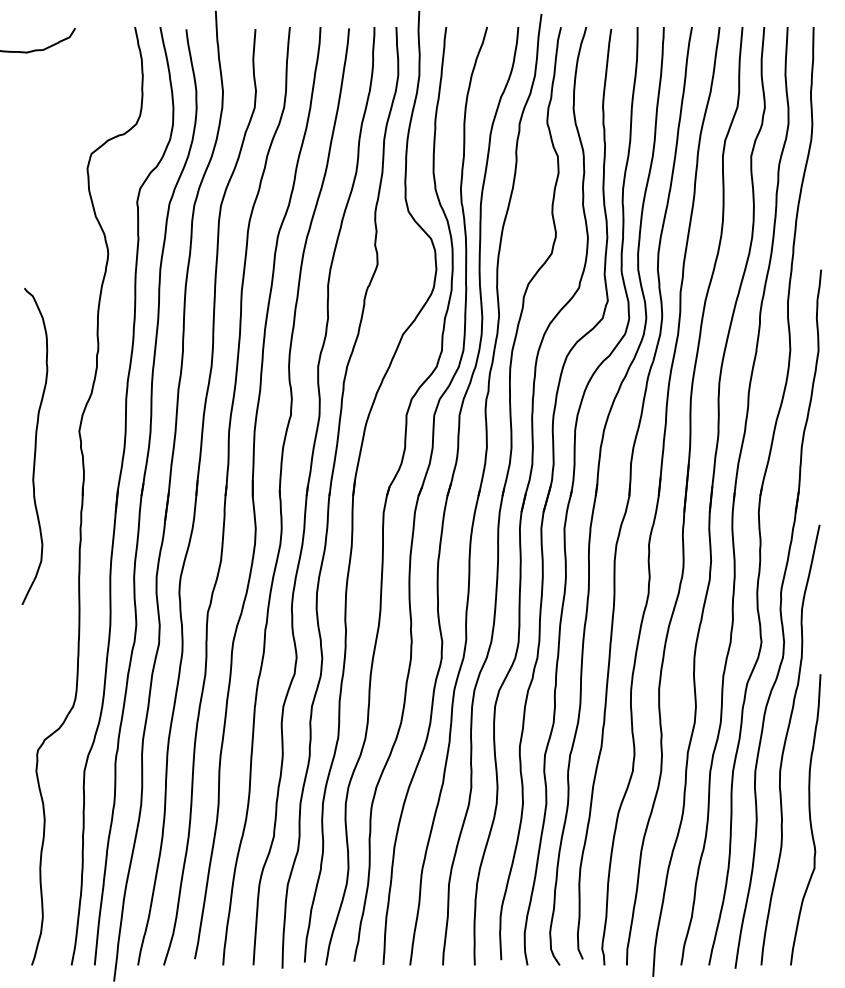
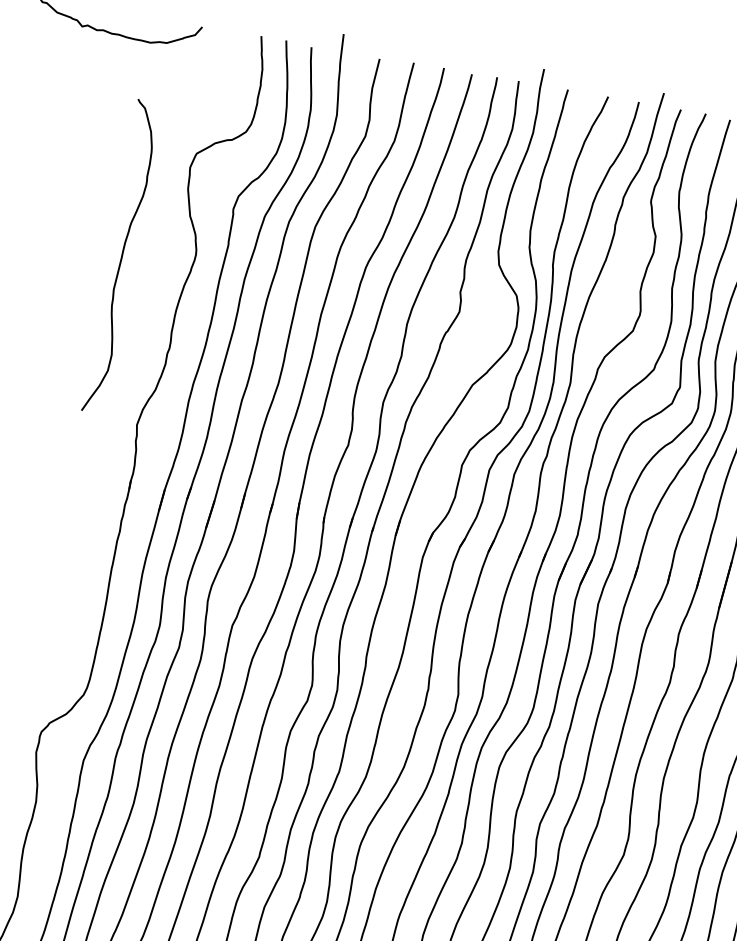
curve: (34, 445) -> (121, 255), moved

